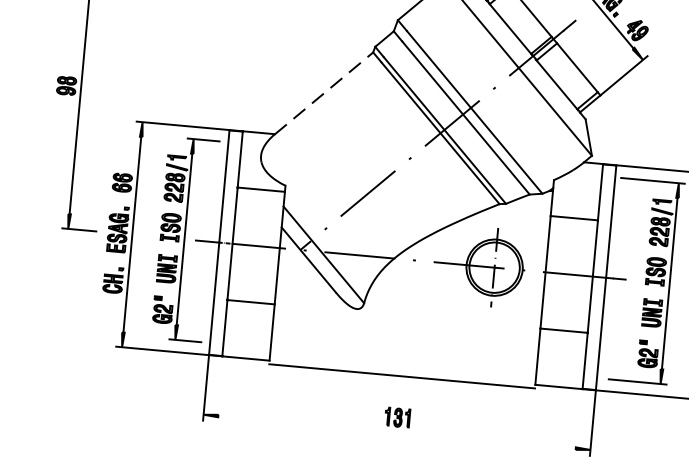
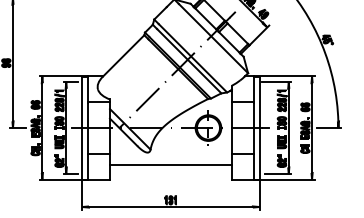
line: (325, 92) -> (124, 55), dashed -> solid
line: (401, 376) -> (170, 165), moved
line: (396, 433) -> (170, 207), added

